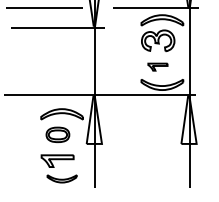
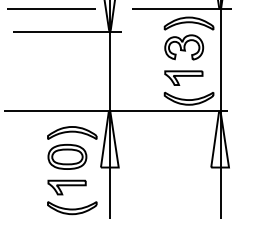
part: (157, 66) -> (183, 77), size x1.67
part: (57, 134) -> (67, 156), size x1.43
part: (62, 179) -> (72, 208), size x1.43

